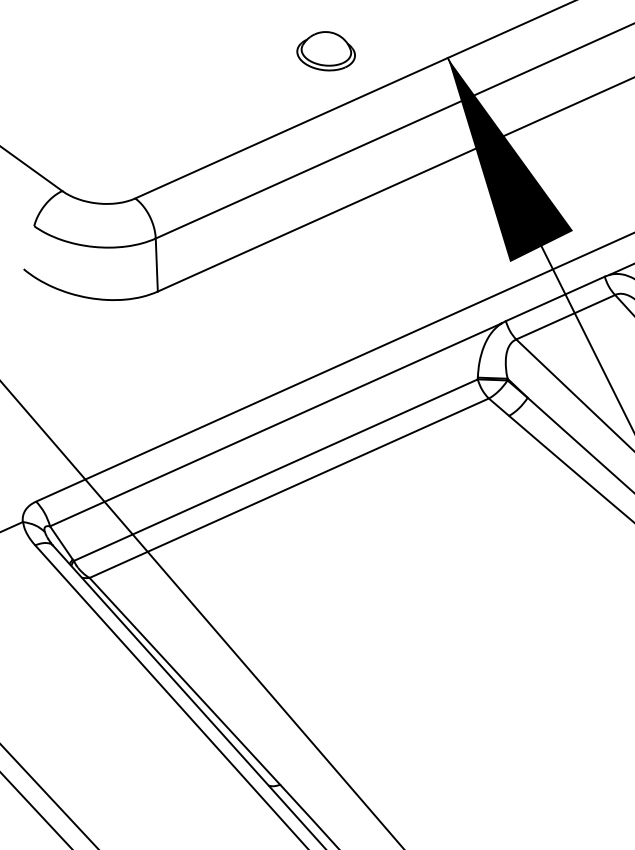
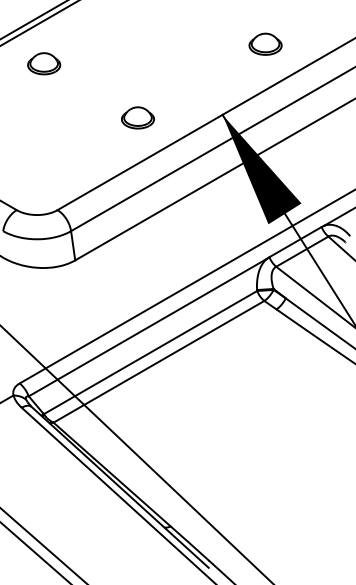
part: (325, 50) -> (137, 117), moved

